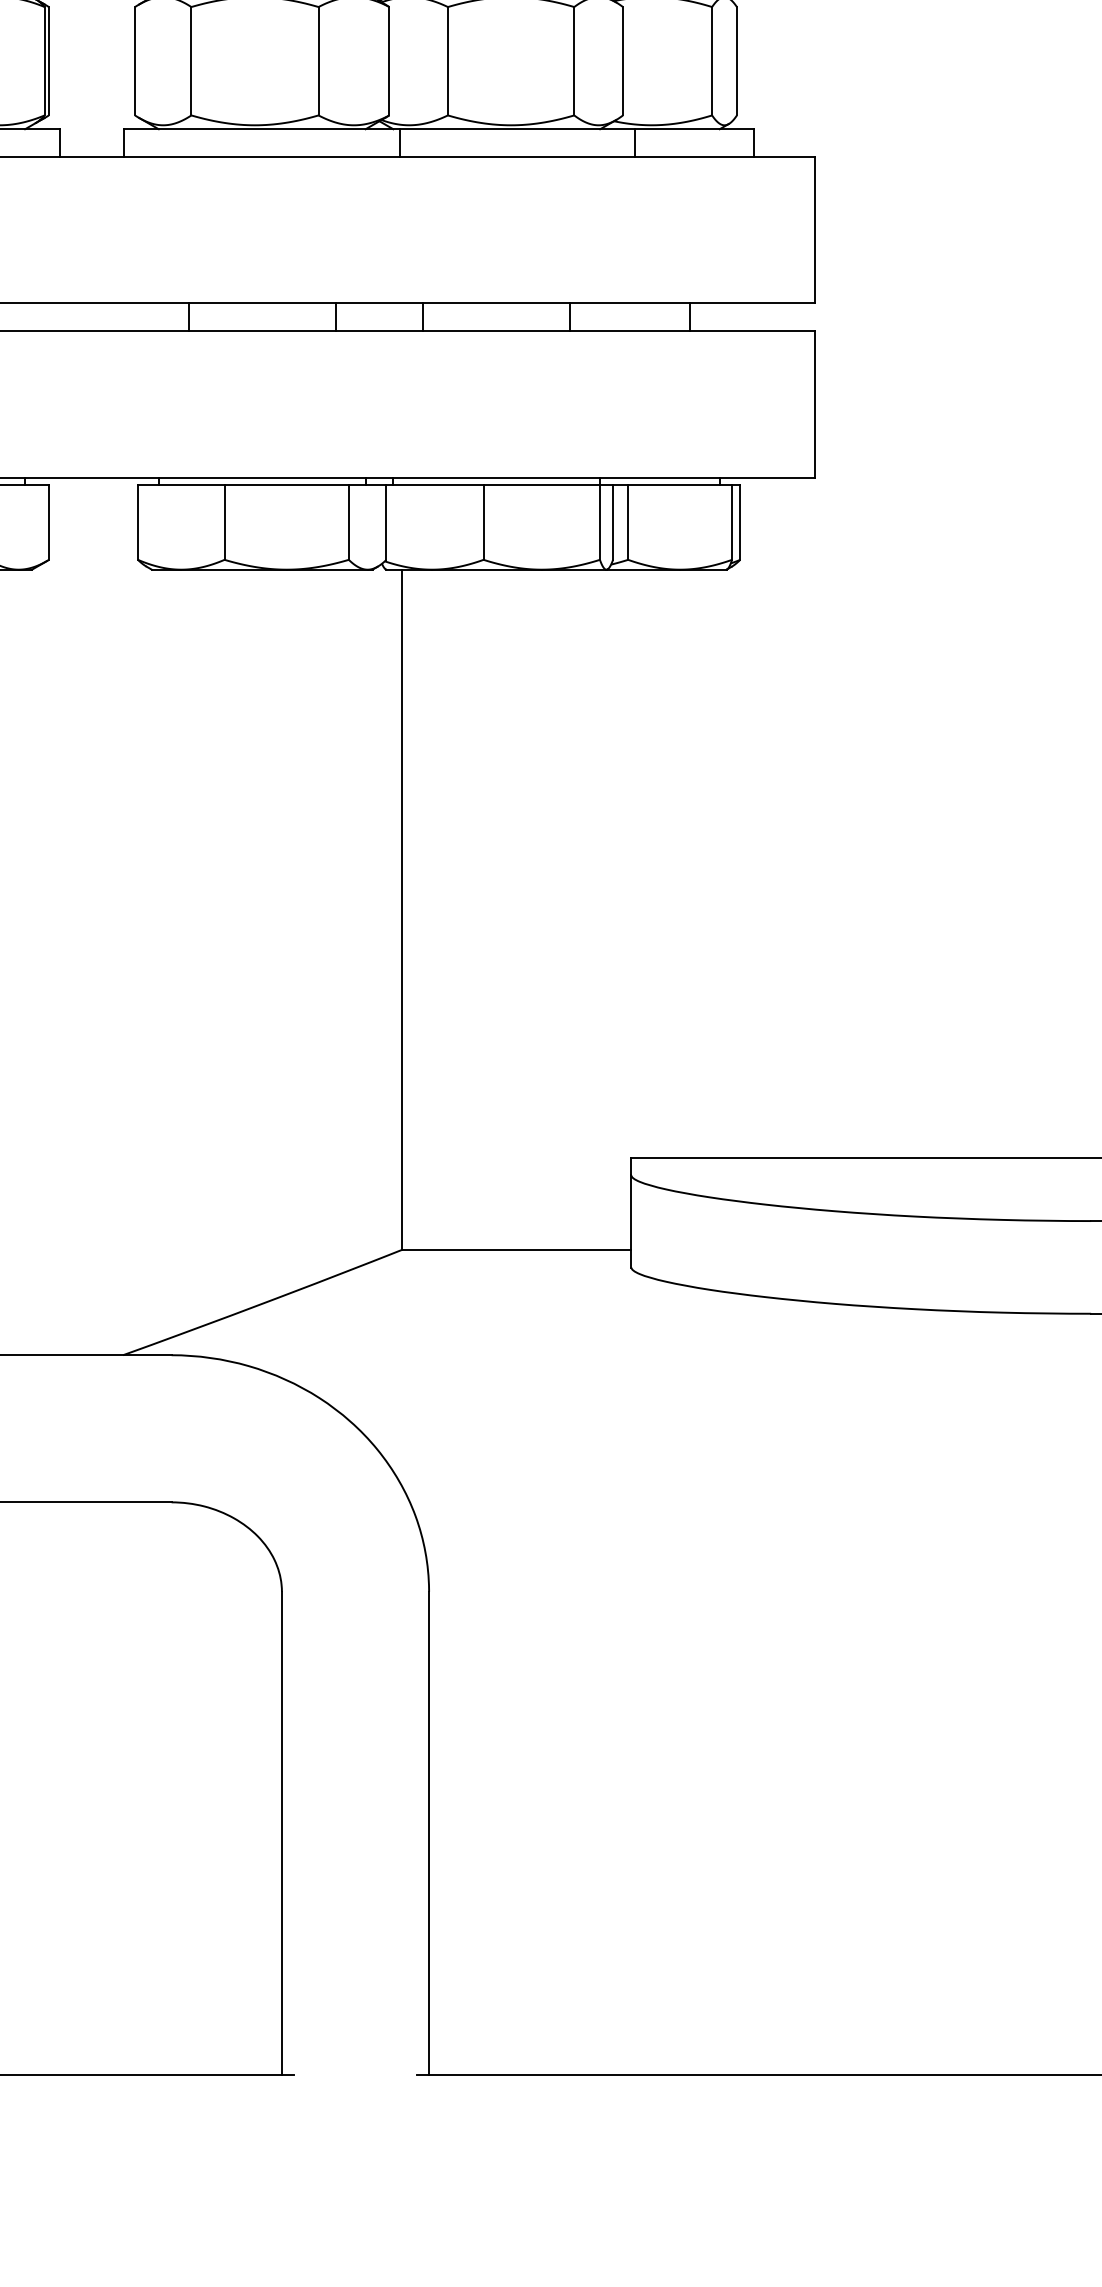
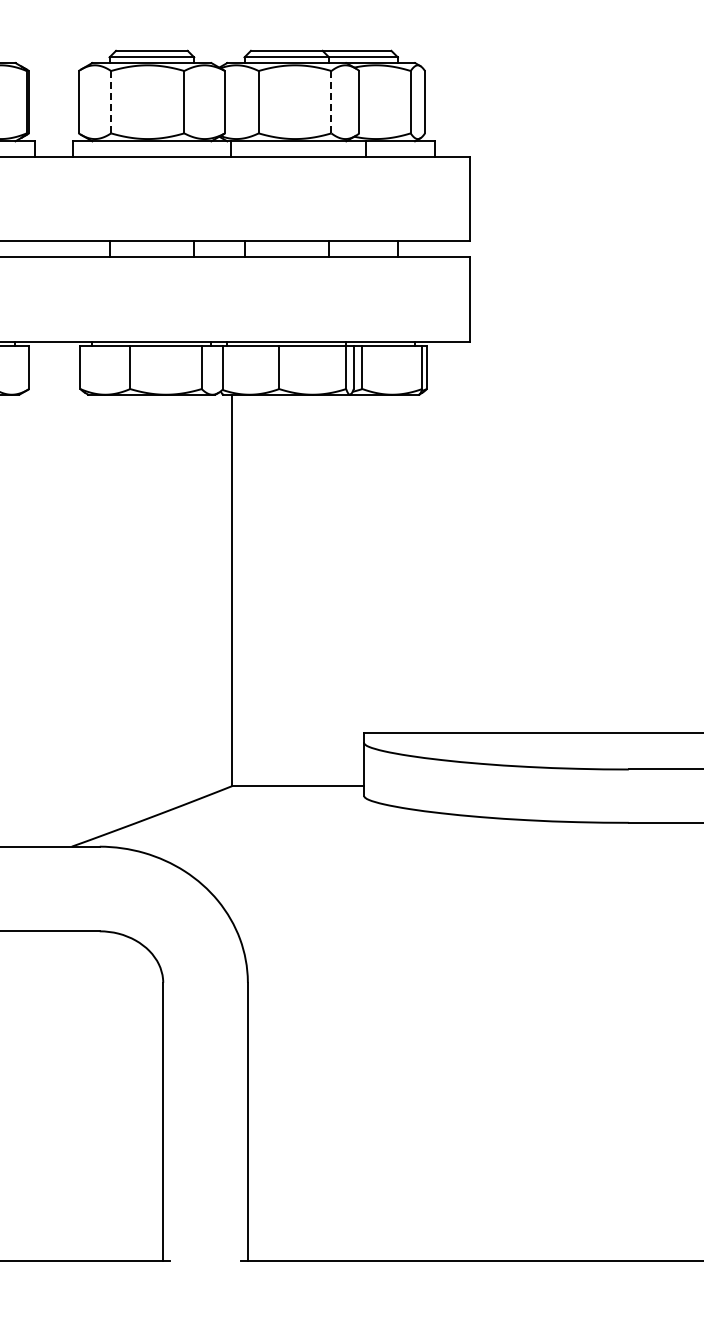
line: (192, 60) -> (111, 101), solid -> dashed
line: (574, 60) -> (331, 101), solid -> dashed

